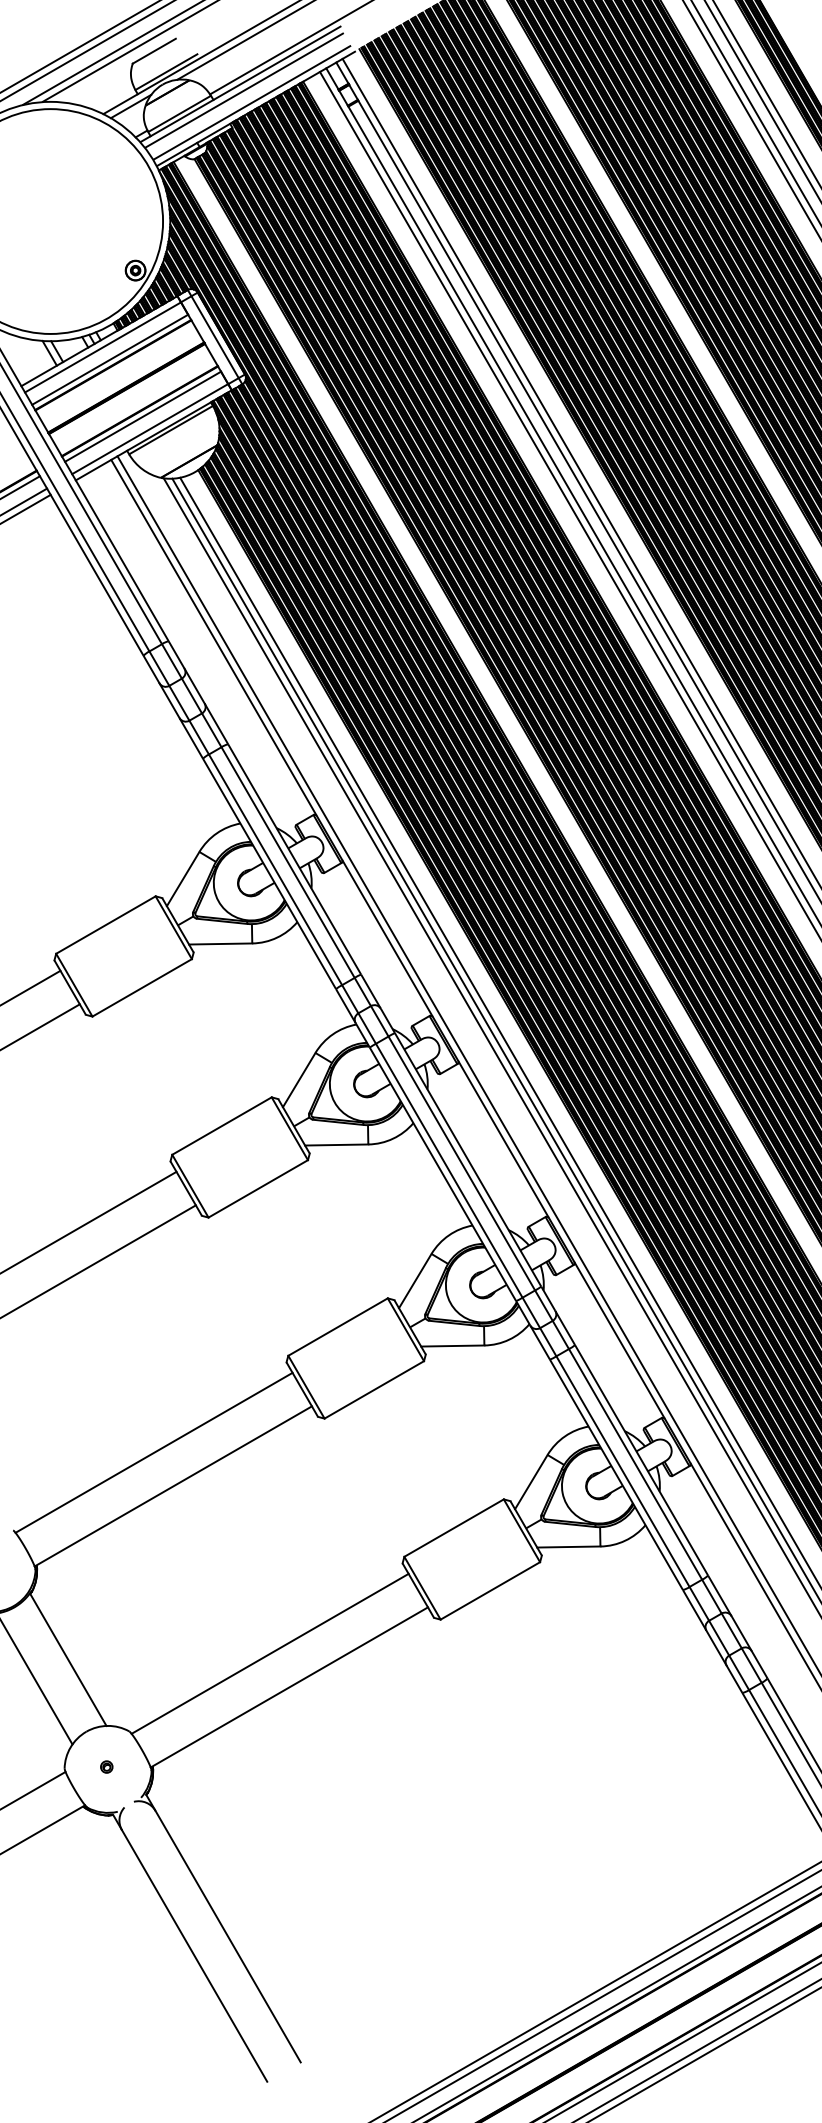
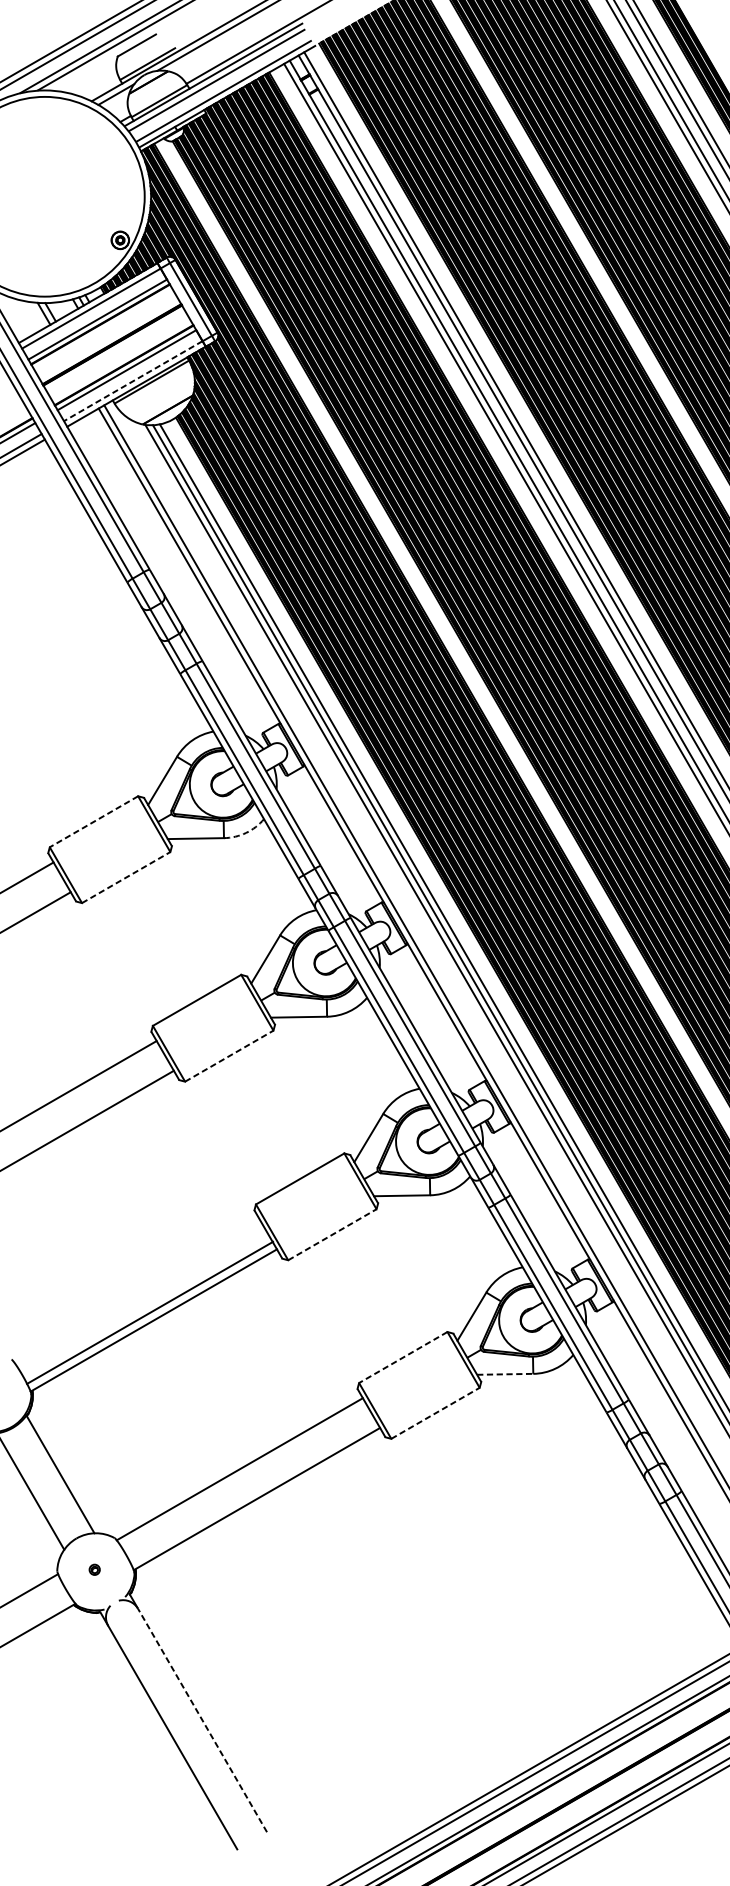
line: (149, 429) -> (132, 381), solid -> dashed
line: (105, 925) -> (93, 822), solid -> dashed
arc: (277, 937) -> (246, 832), solid -> dashed
line: (142, 987) -> (126, 877), solid -> dashed
line: (258, 1188) -> (229, 1055), solid -> dashed
line: (374, 1389) -> (332, 1234), solid -> dashed
line: (153, 1452) -> (149, 1312), moved
line: (453, 1528) -> (402, 1357), solid -> dashed
line: (568, 1547) -> (504, 1374), solid -> dashed
line: (490, 1590) -> (435, 1412), solid -> dashed
line: (227, 1936) -> (201, 1720), solid -> dashed

